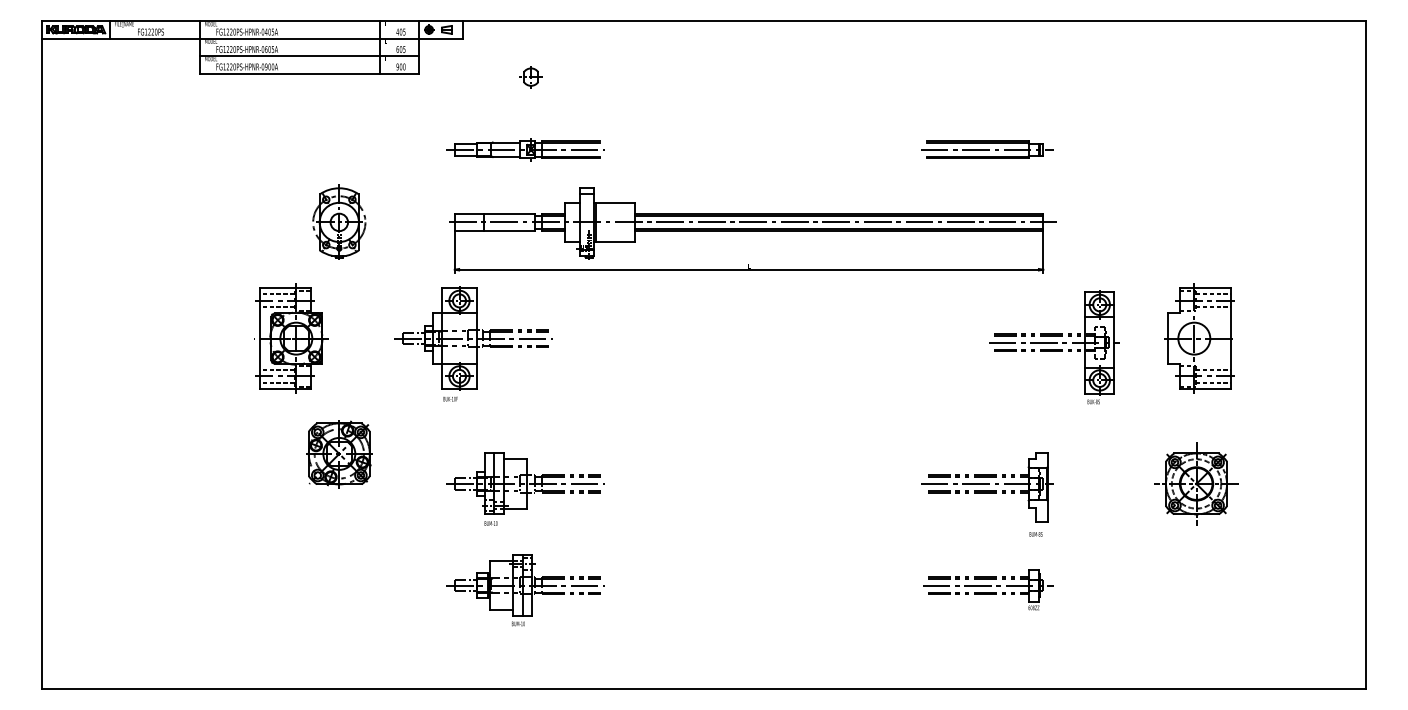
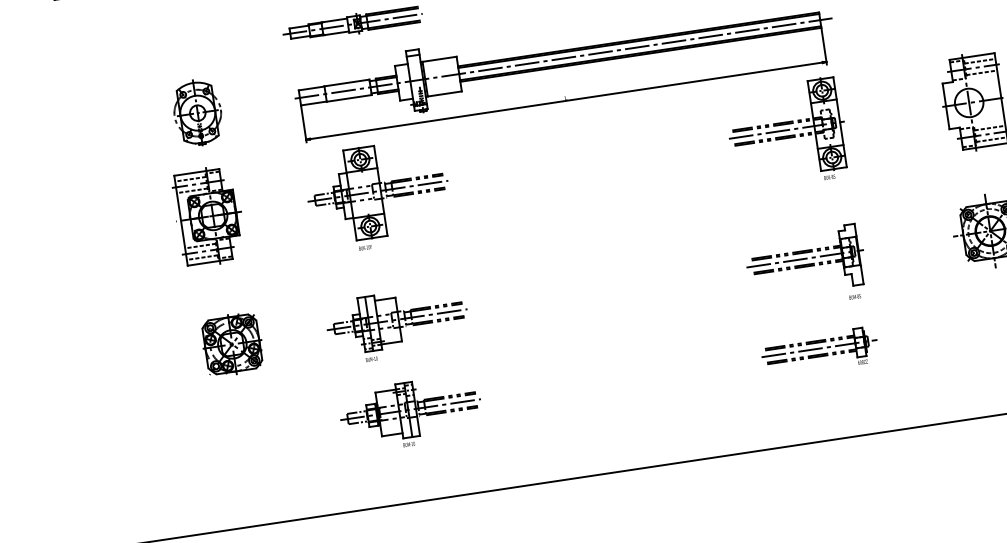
part: (291, 338) -> (208, 216), moved
part: (473, 343) -> (378, 195), moved
part: (1054, 347) -> (787, 134), moved
part: (339, 454) -> (232, 344), moved

